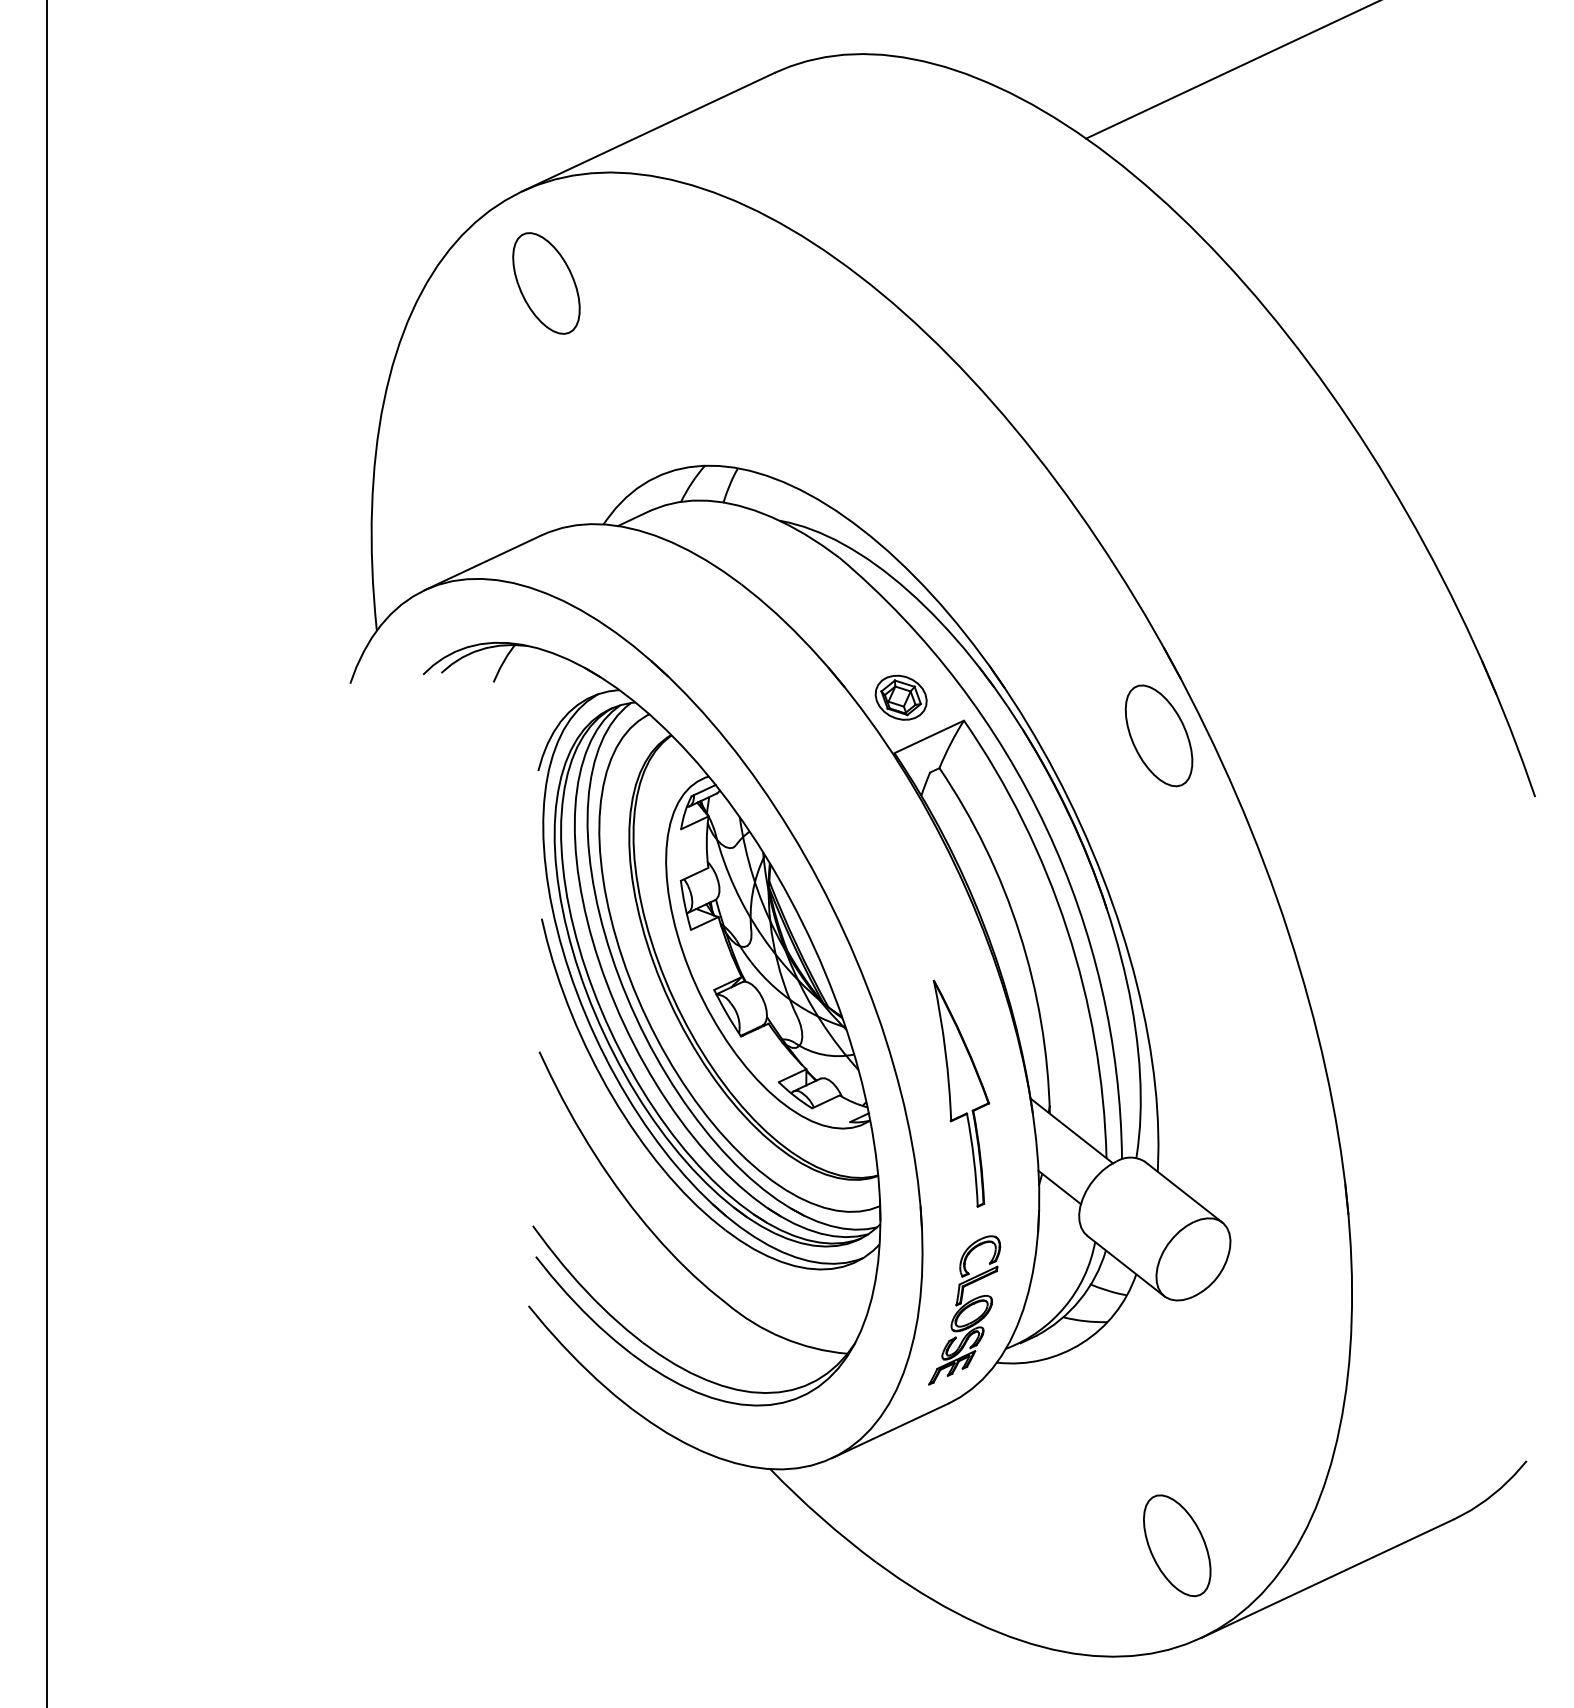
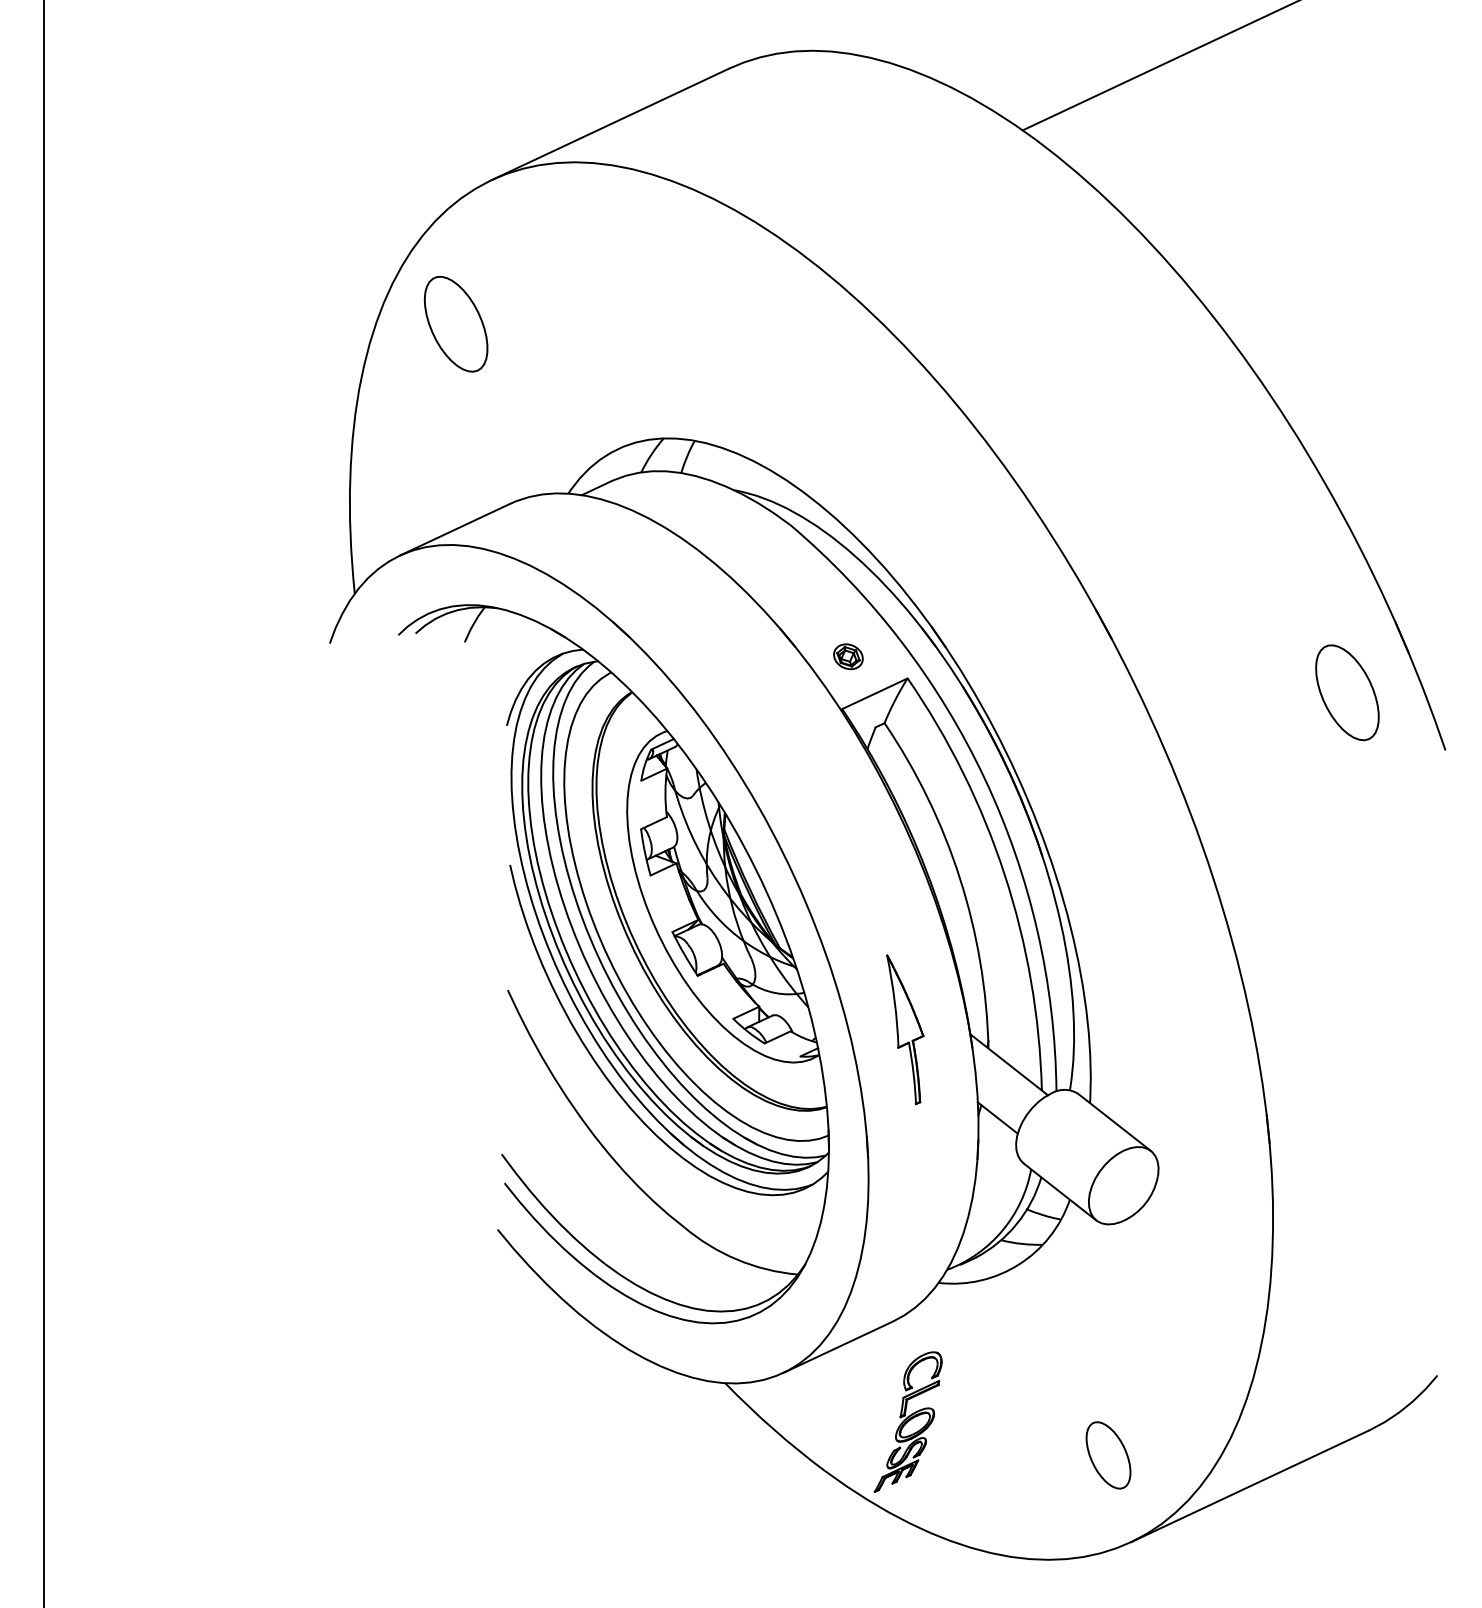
part: (546, 283) -> (456, 324), moved
part: (900, 697) -> (847, 656), size x0.6
part: (1158, 735) -> (1346, 692), moved
part: (961, 1093) -> (905, 1029), size x0.7
part: (964, 1310) -> (908, 1422), moved
part: (1177, 1545) -> (1108, 1455), size x0.7

